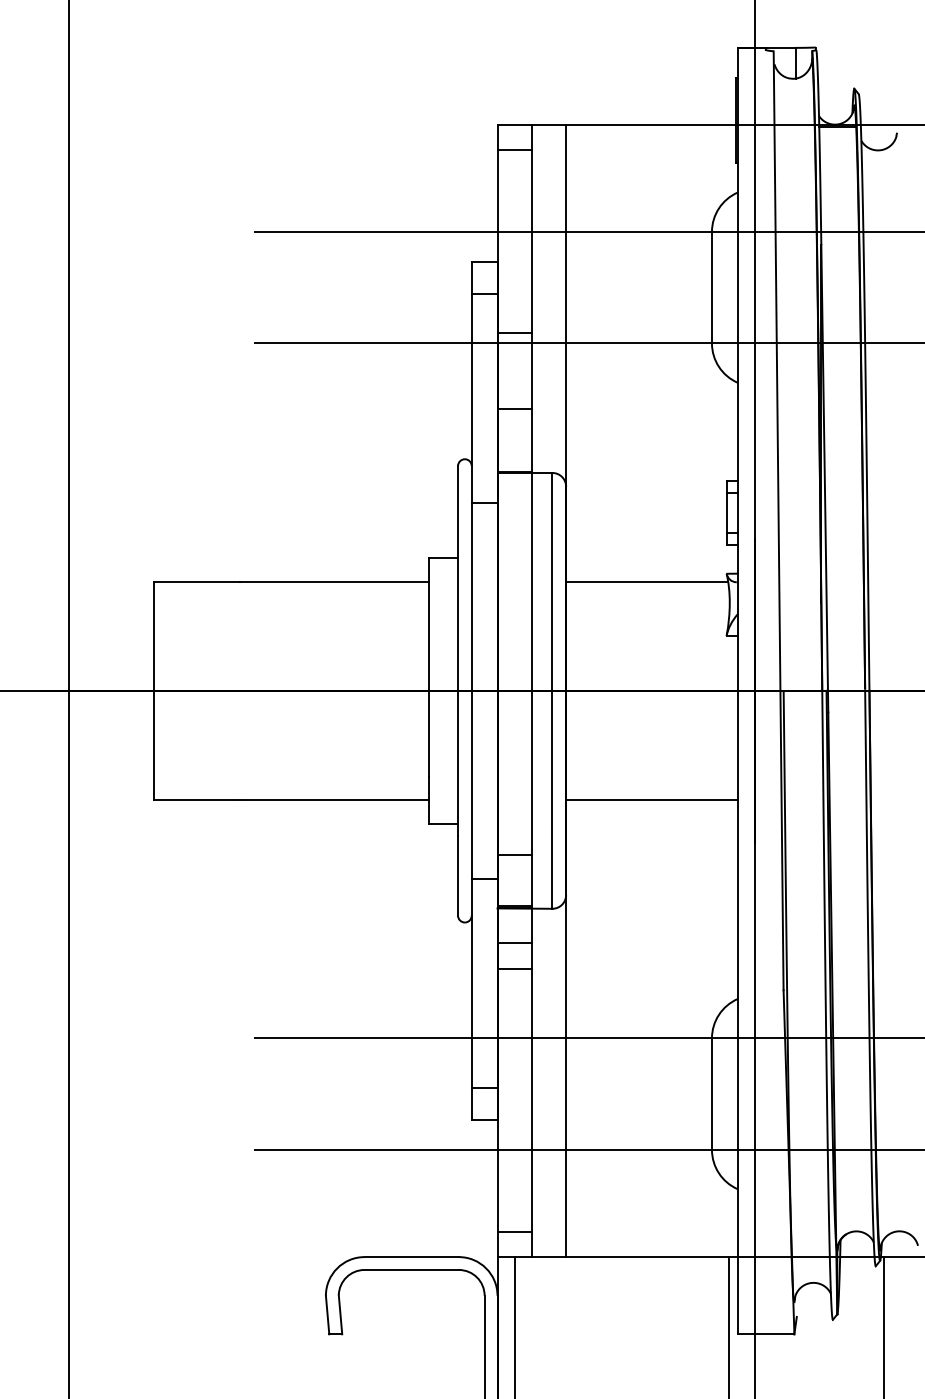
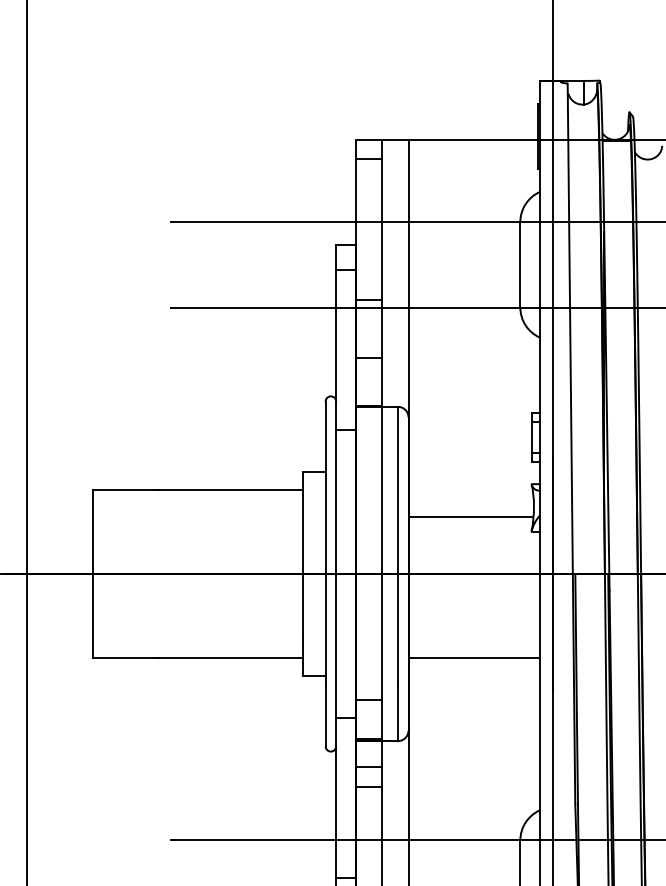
line: (647, 581) -> (470, 516), moved

